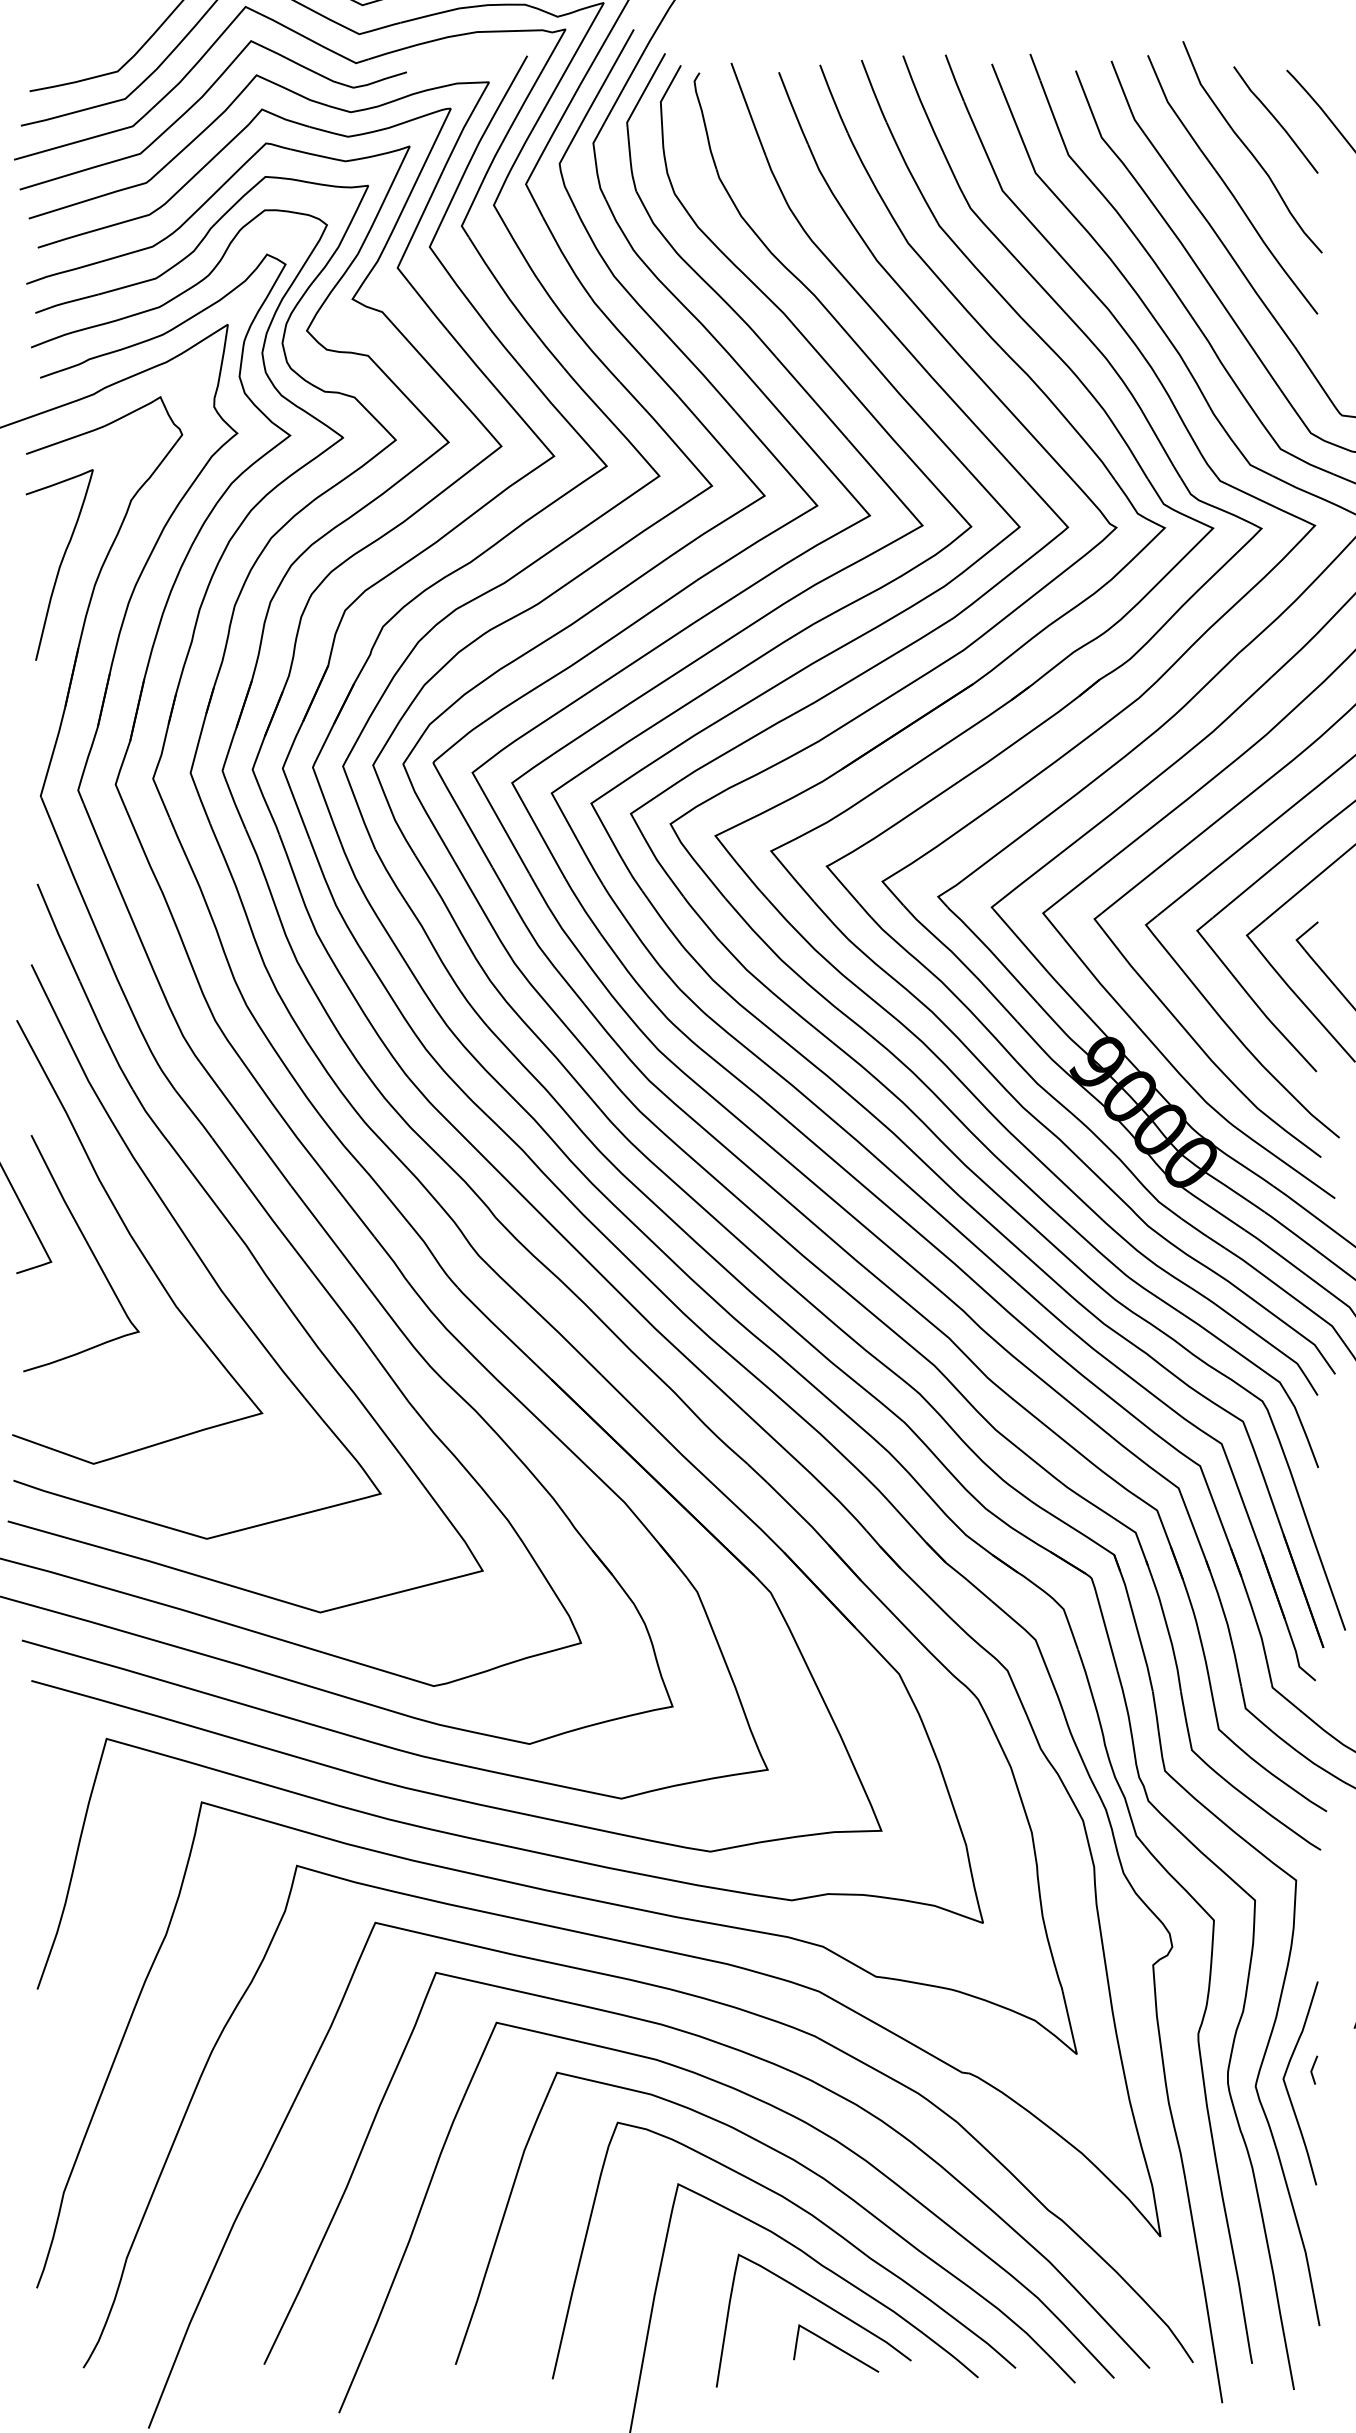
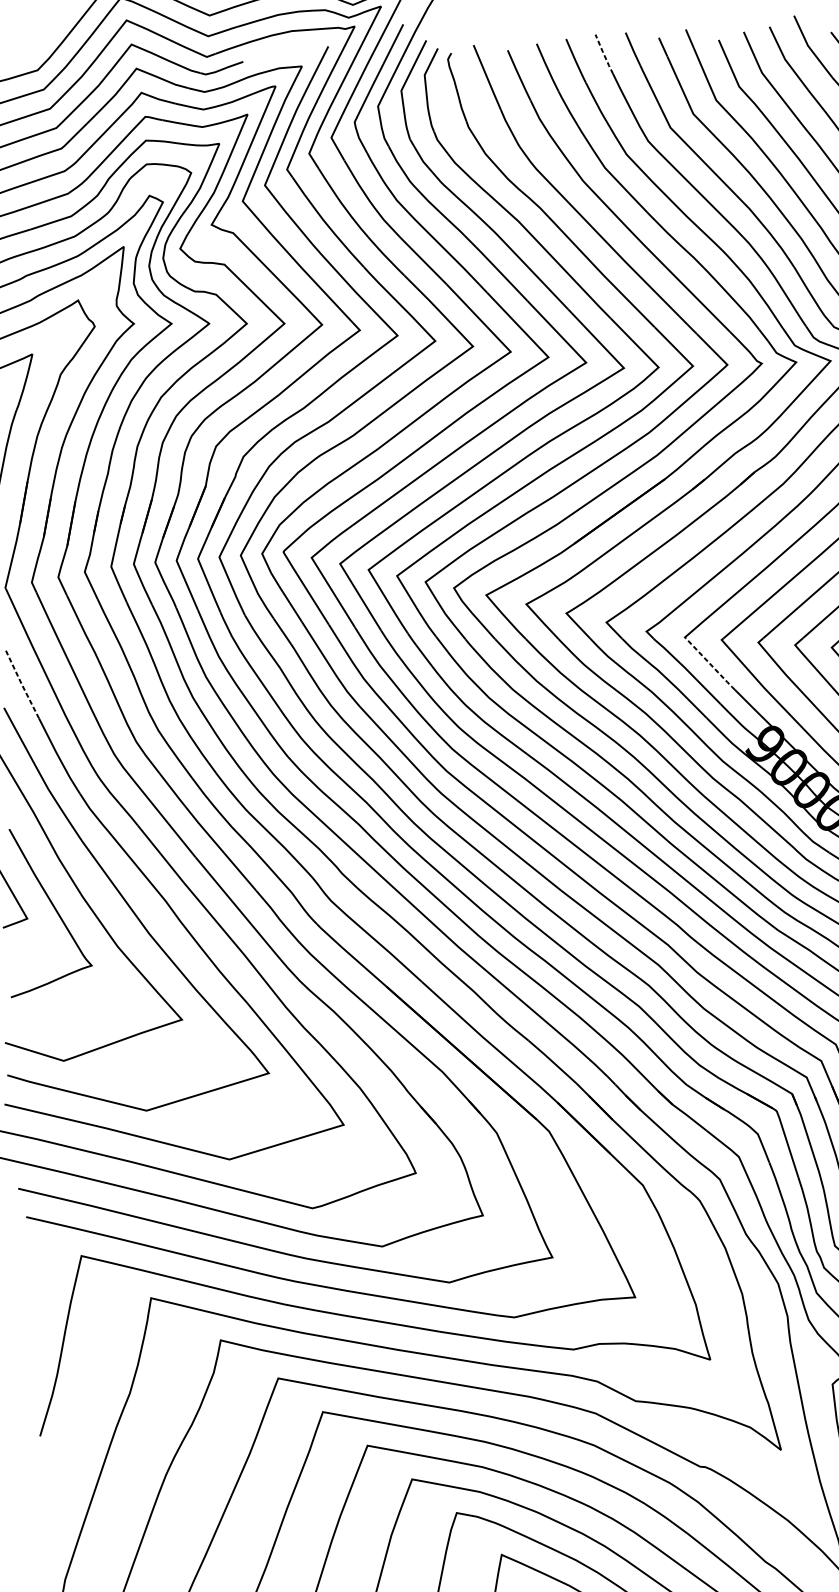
line: (913, 84) -> (603, 54), solid -> dashed
line: (57, 932) -> (21, 684), solid -> dashed
line: (1026, 947) -> (710, 664), solid -> dashed

